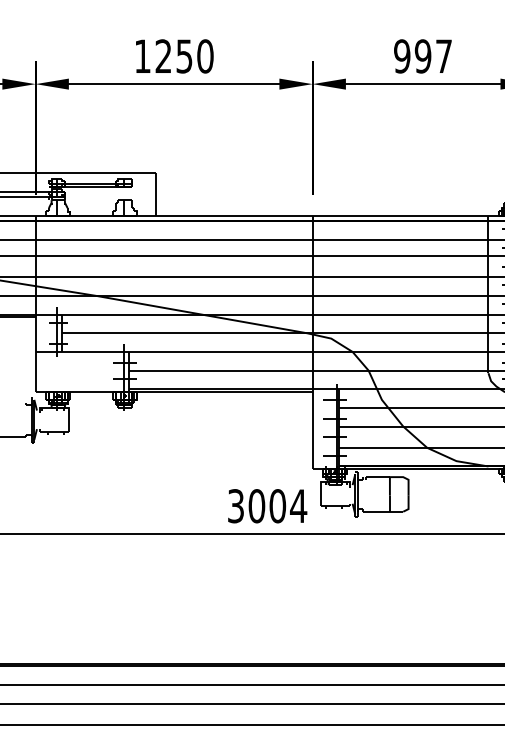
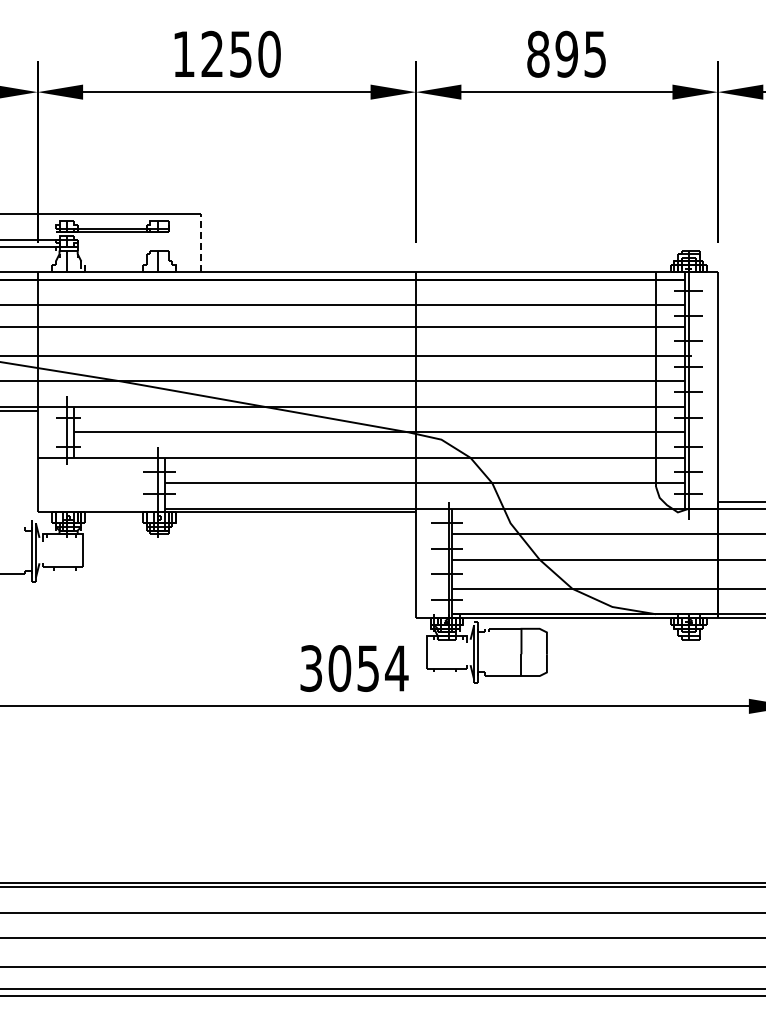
text: (422, 56) -> (566, 54), 997 -> 895
line: (155, 194) -> (201, 242), solid -> dashed
text: (277, 506) -> (368, 668), 3004 -> 3054

